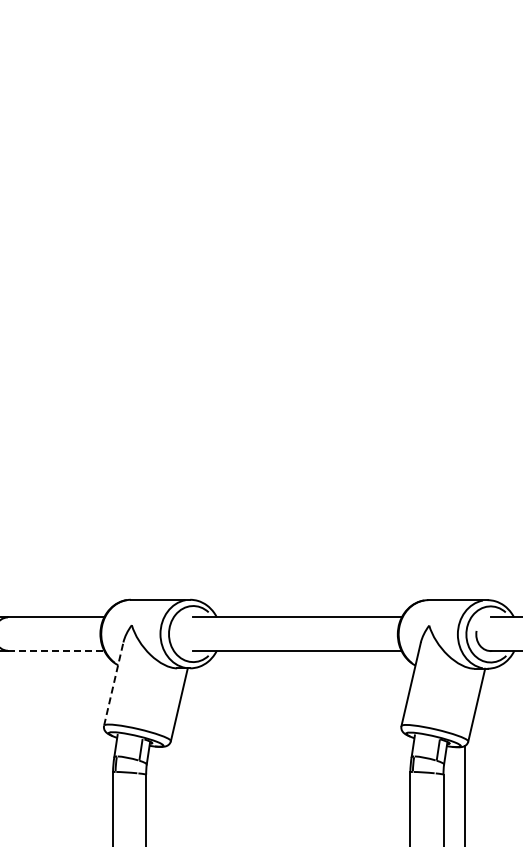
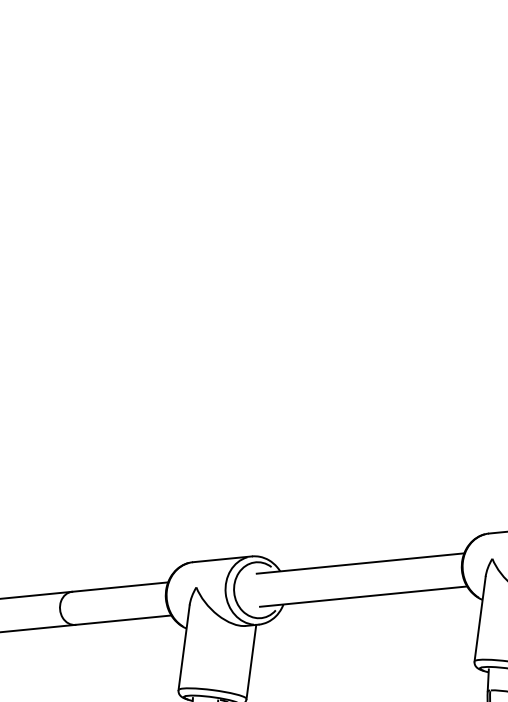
line: (56, 650) -> (123, 619), dashed -> solid
line: (113, 684) -> (183, 648), dashed -> solid

